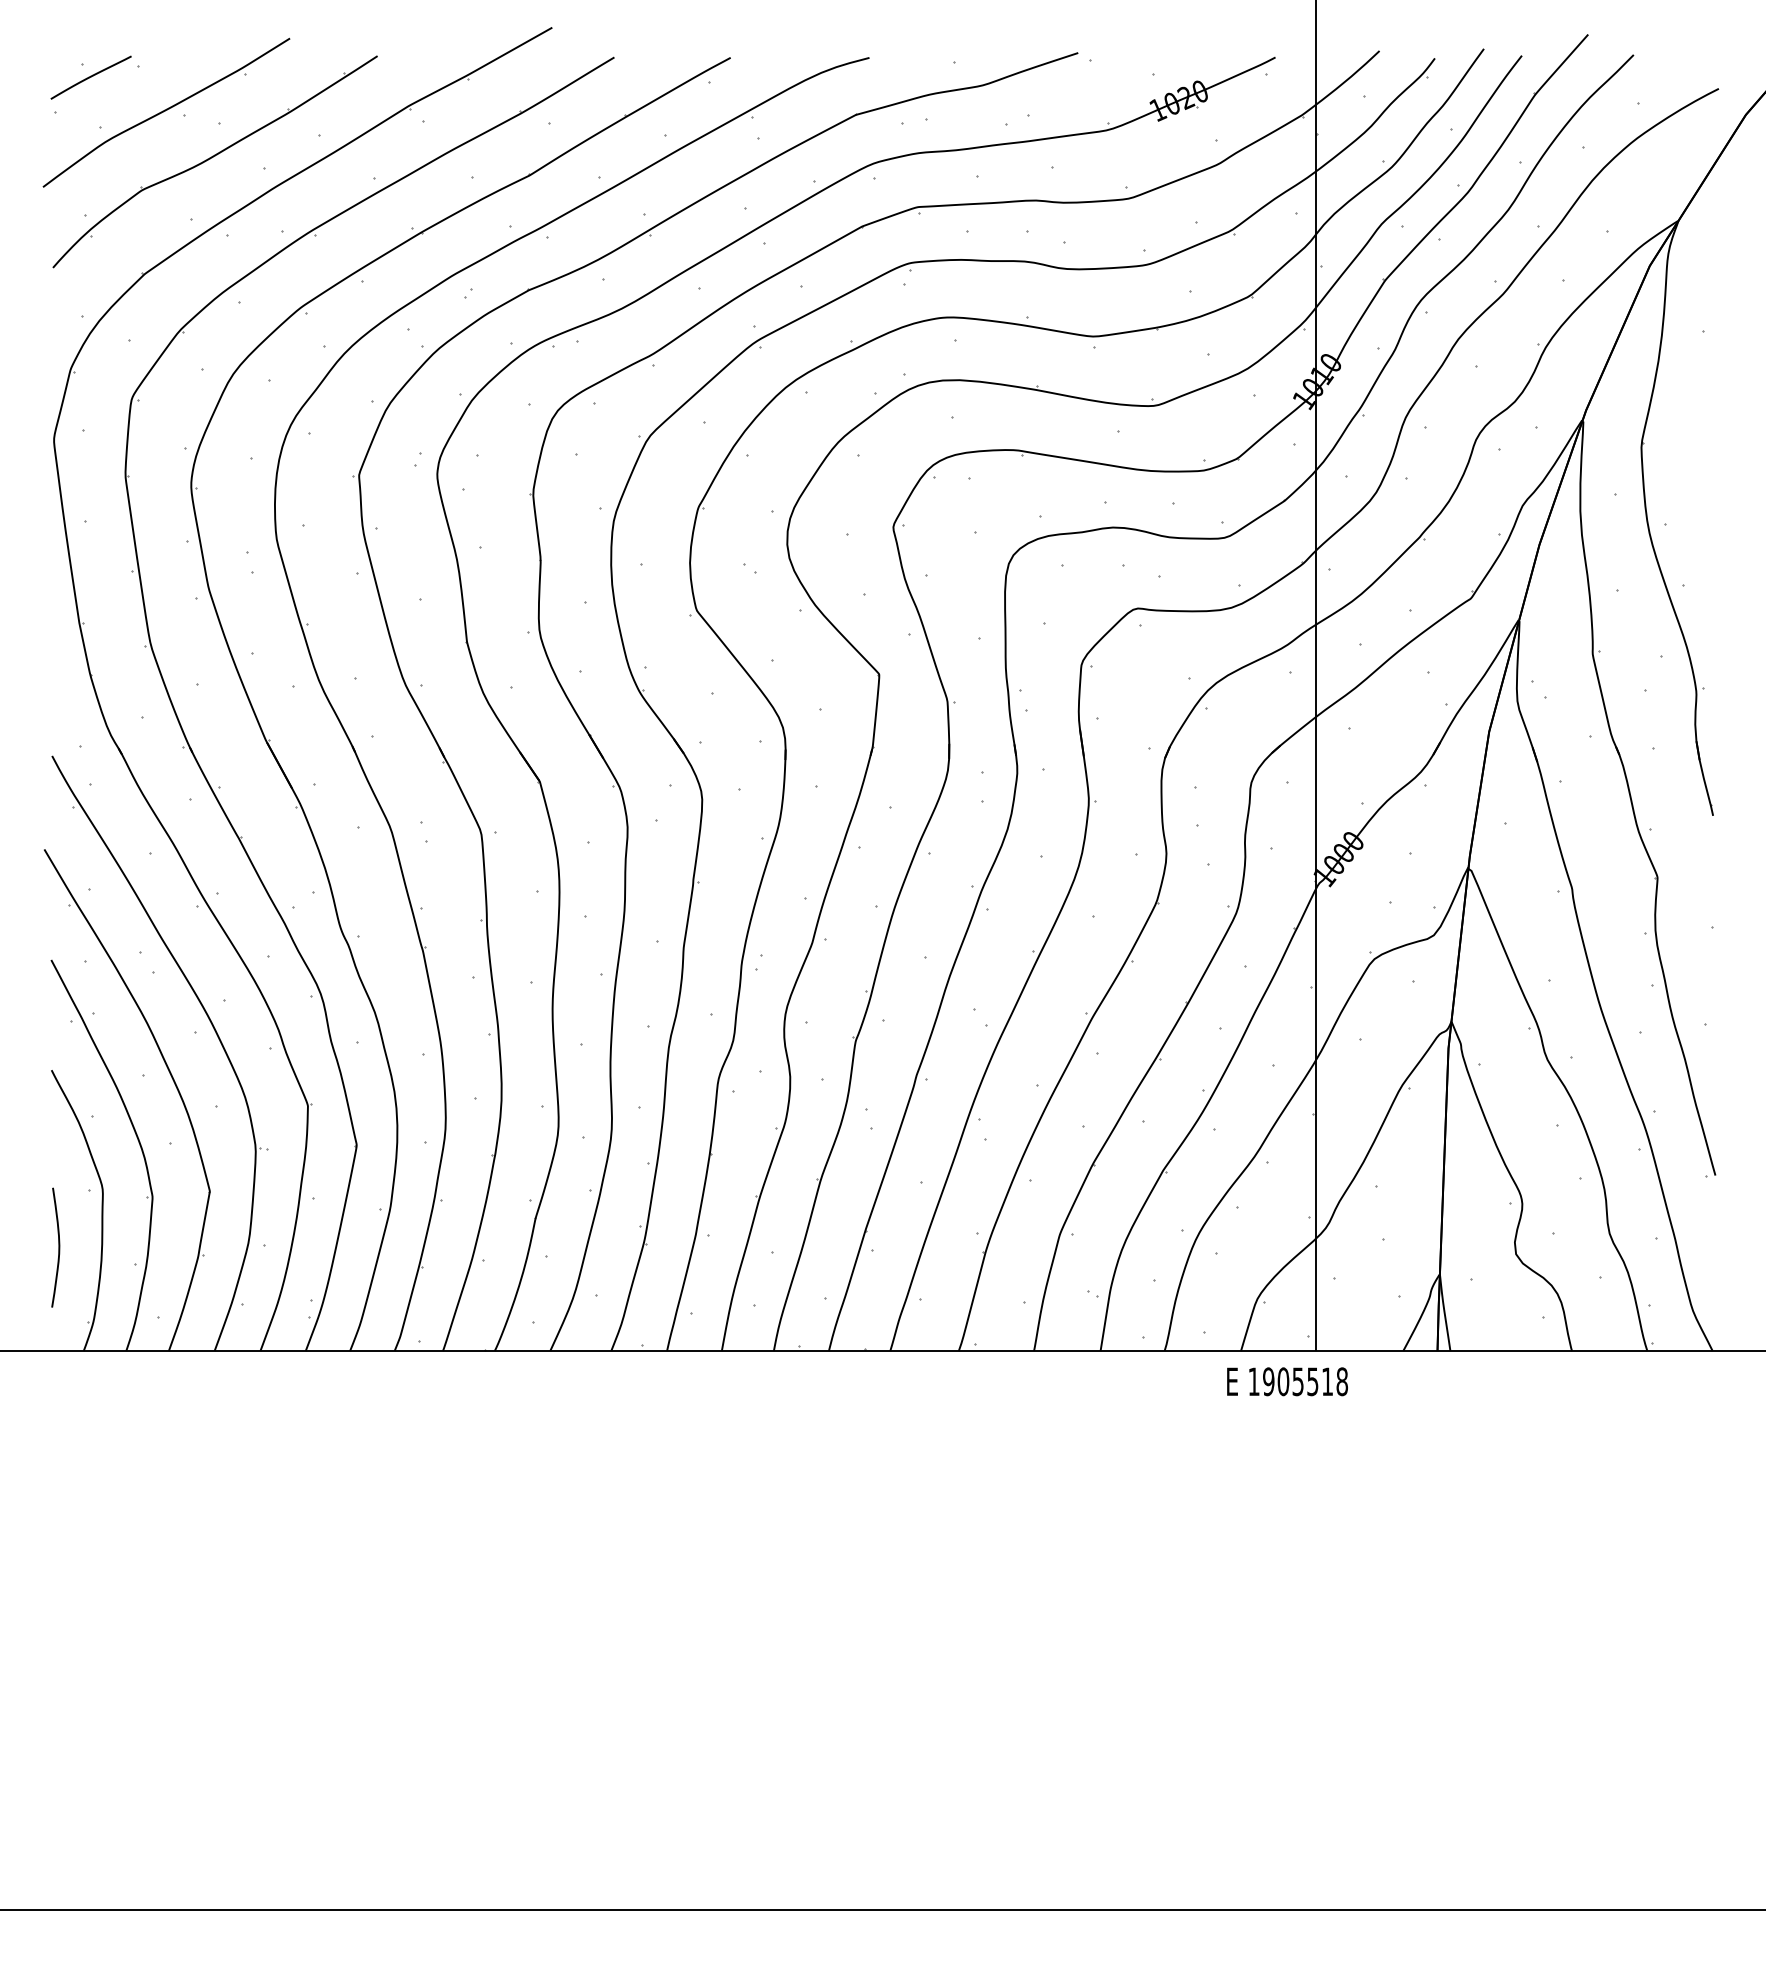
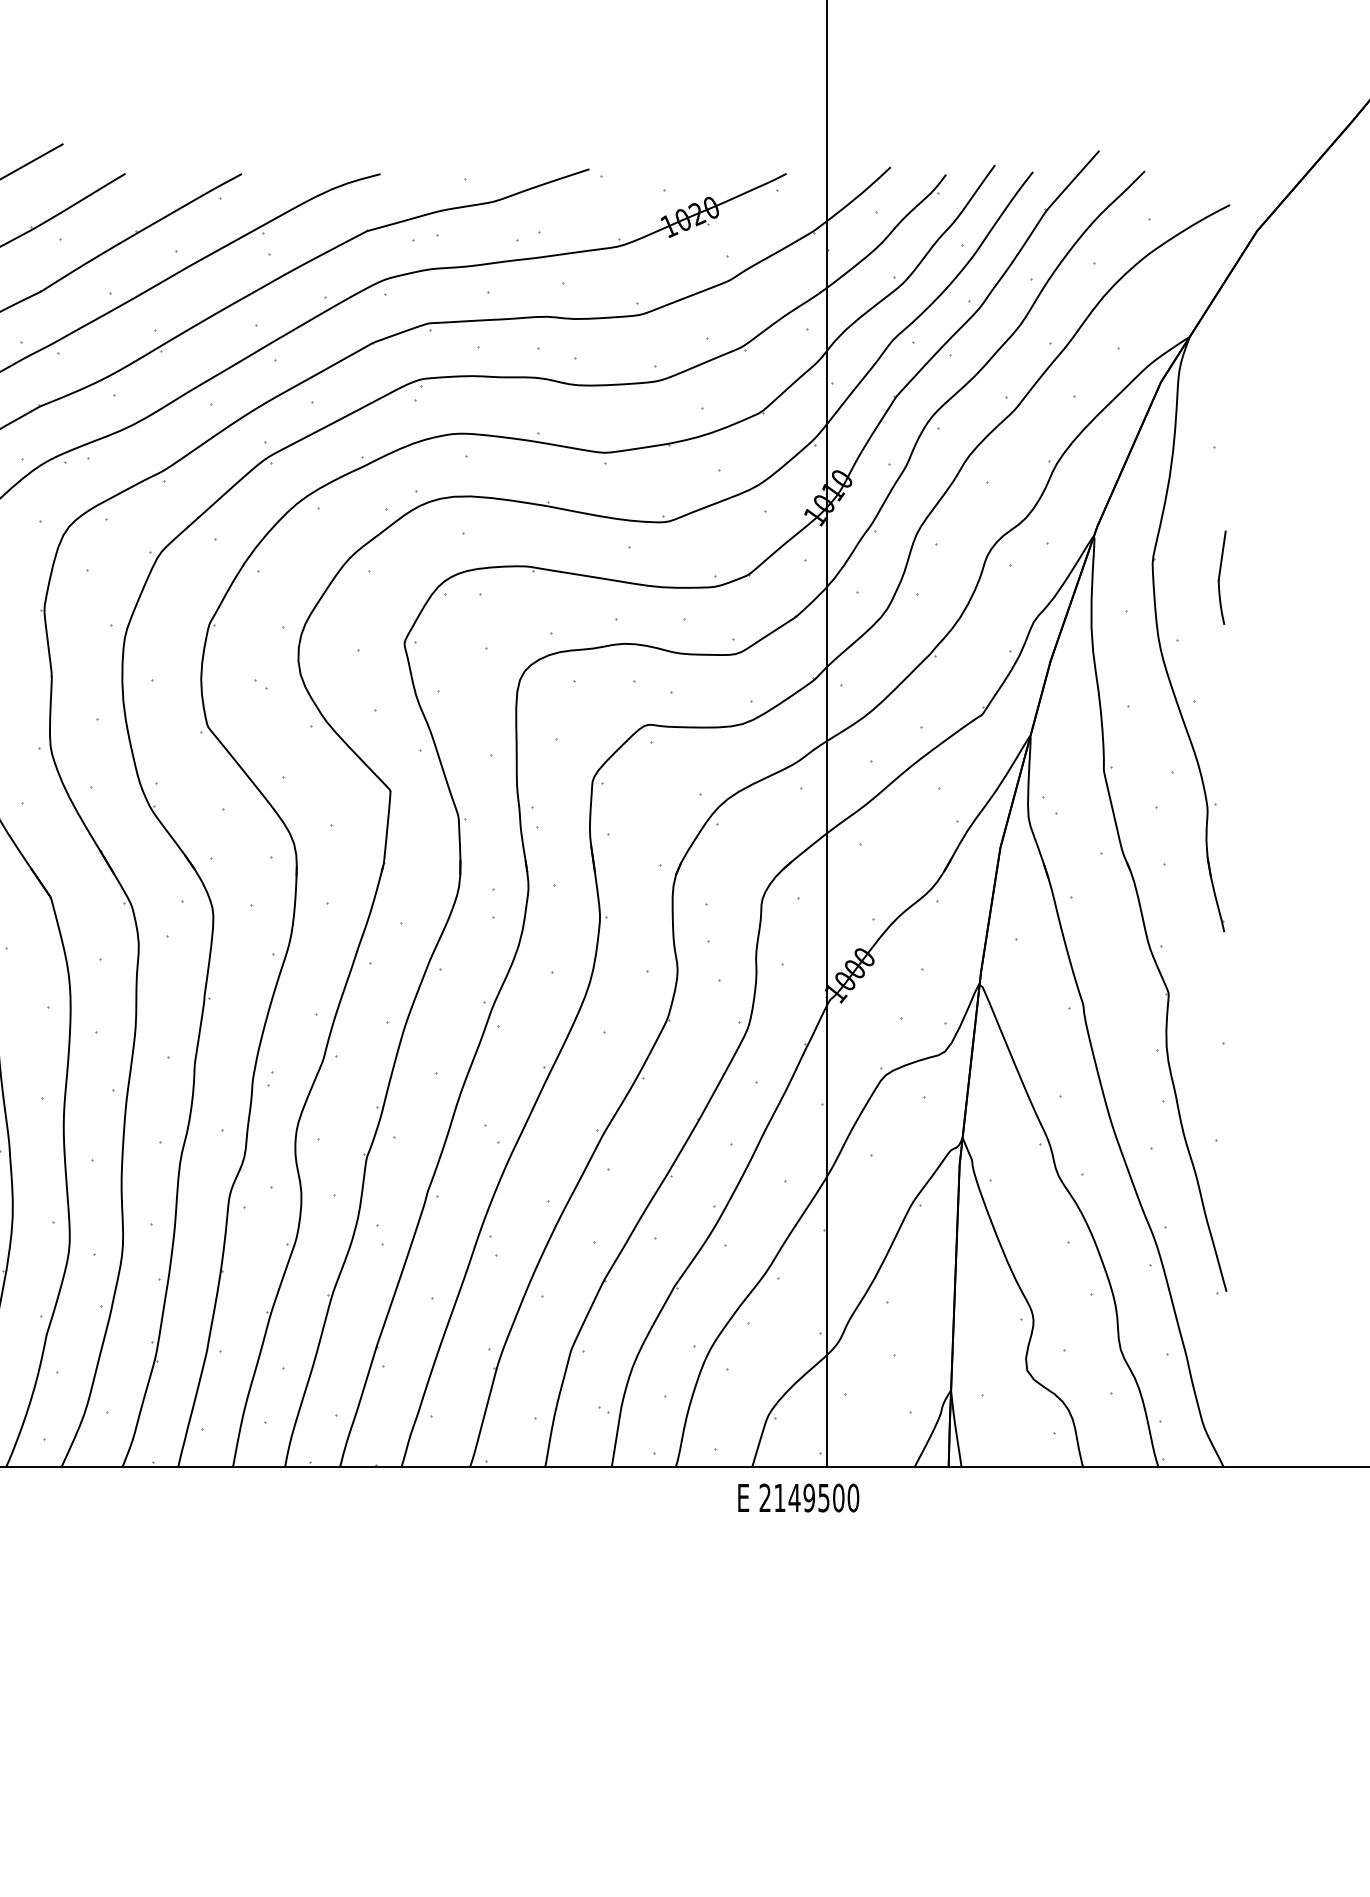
part: (1710, 461) -> (1221, 577), added
text: (1298, 1381) -> (809, 1497), 1905518 -> 2149500

